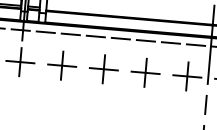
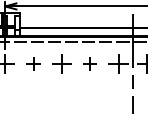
part: (62, 65) -> (33, 63), size x0.7
part: (144, 72) -> (89, 63), size x0.7

